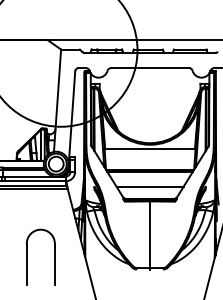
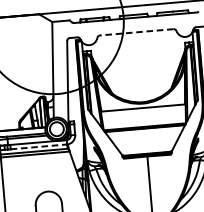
line: (149, 68) -> (136, 32), solid -> dashed
line: (36, 181) -> (39, 146), solid -> dashed
line: (149, 186) -> (145, 142), removed

